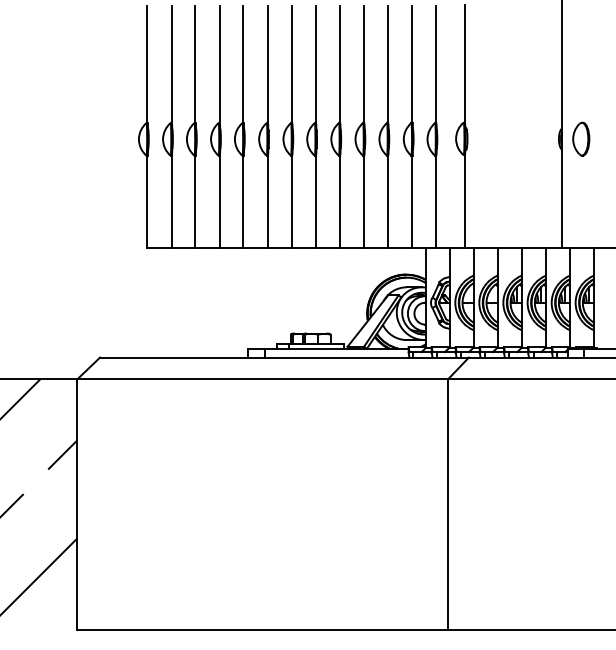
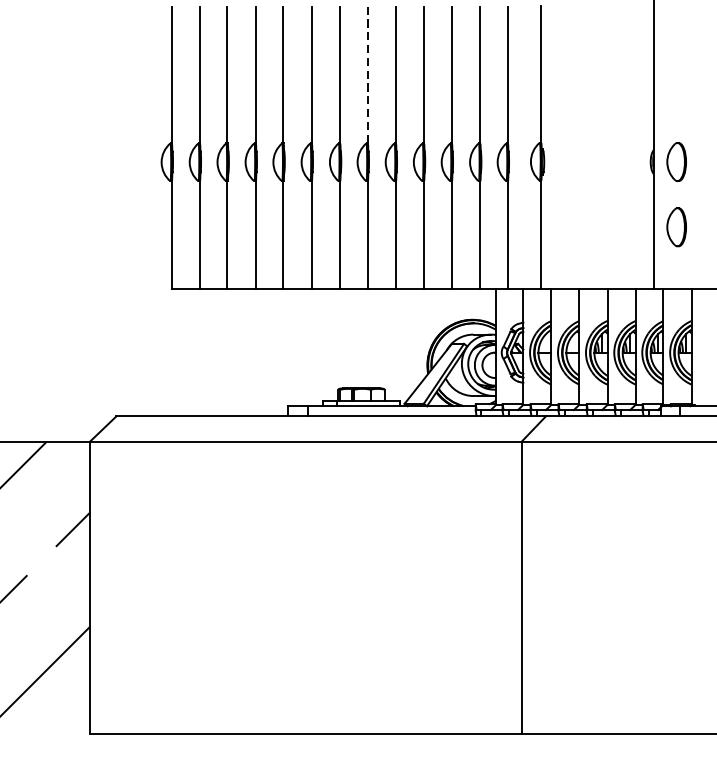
line: (315, 64) -> (367, 75), solid -> dashed
part: (581, 194) -> (676, 226), added

